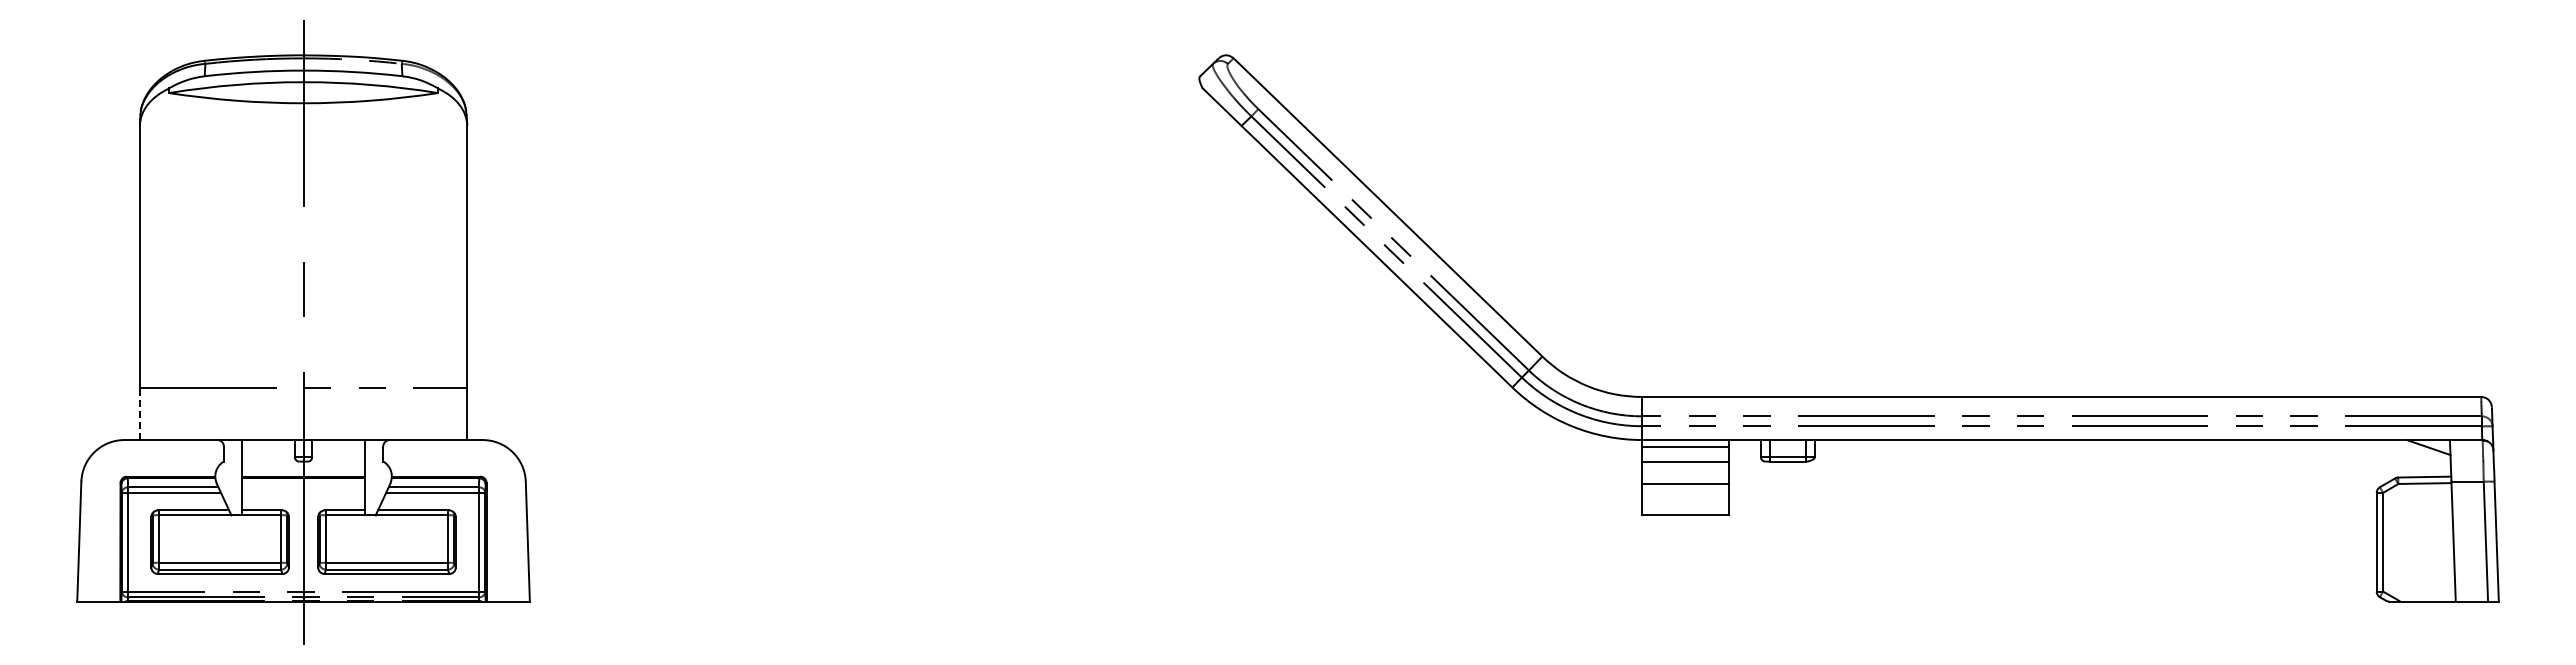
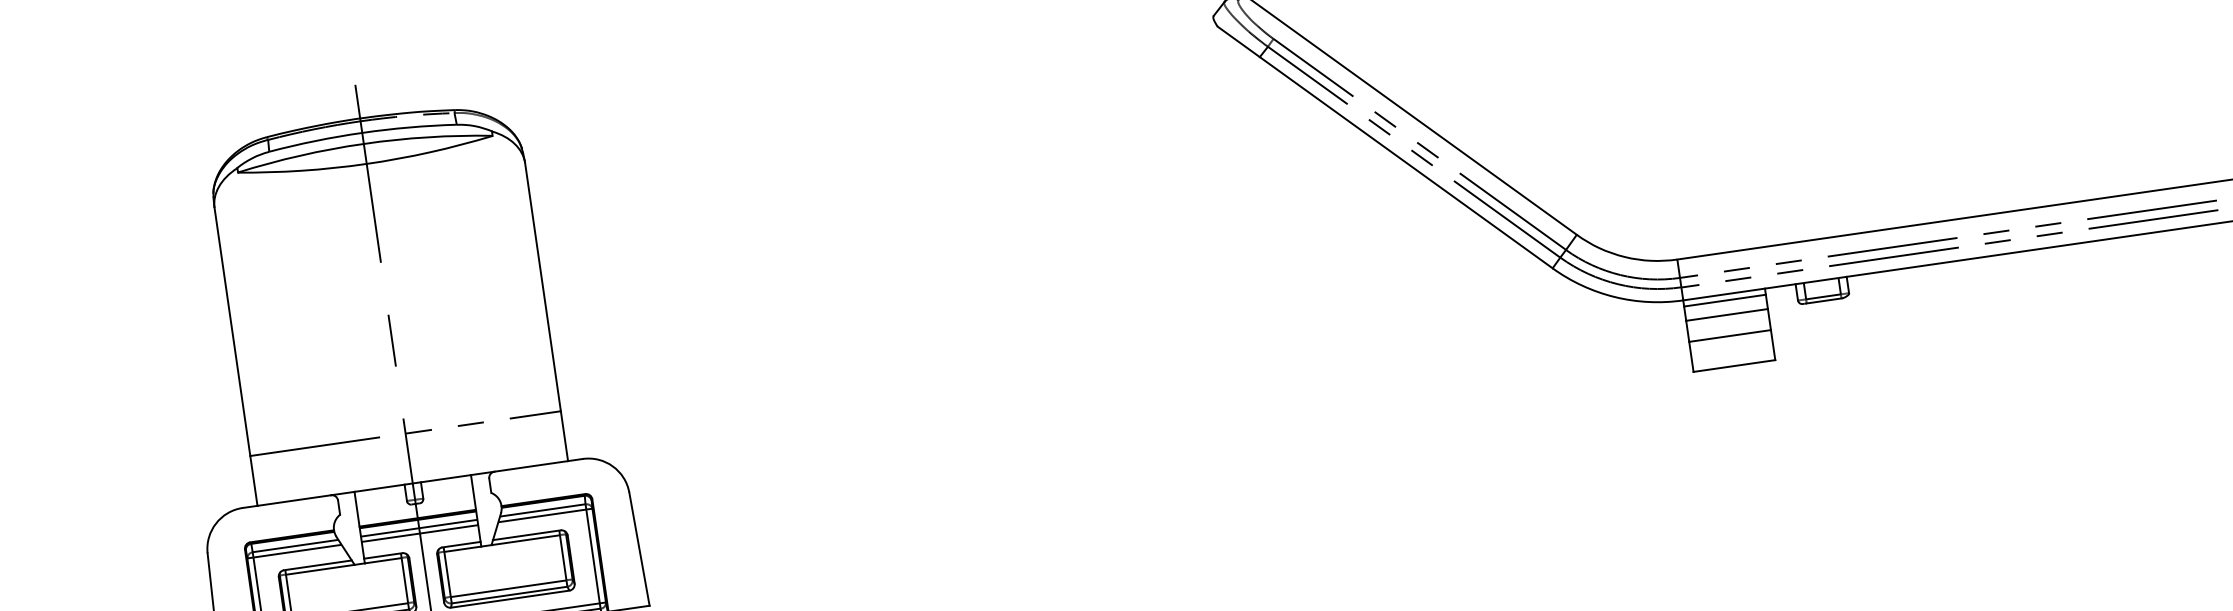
line: (139, 413) -> (253, 480), dashed -> solid
line: (303, 487) -> (419, 528), added
line: (303, 492) -> (419, 533), added

